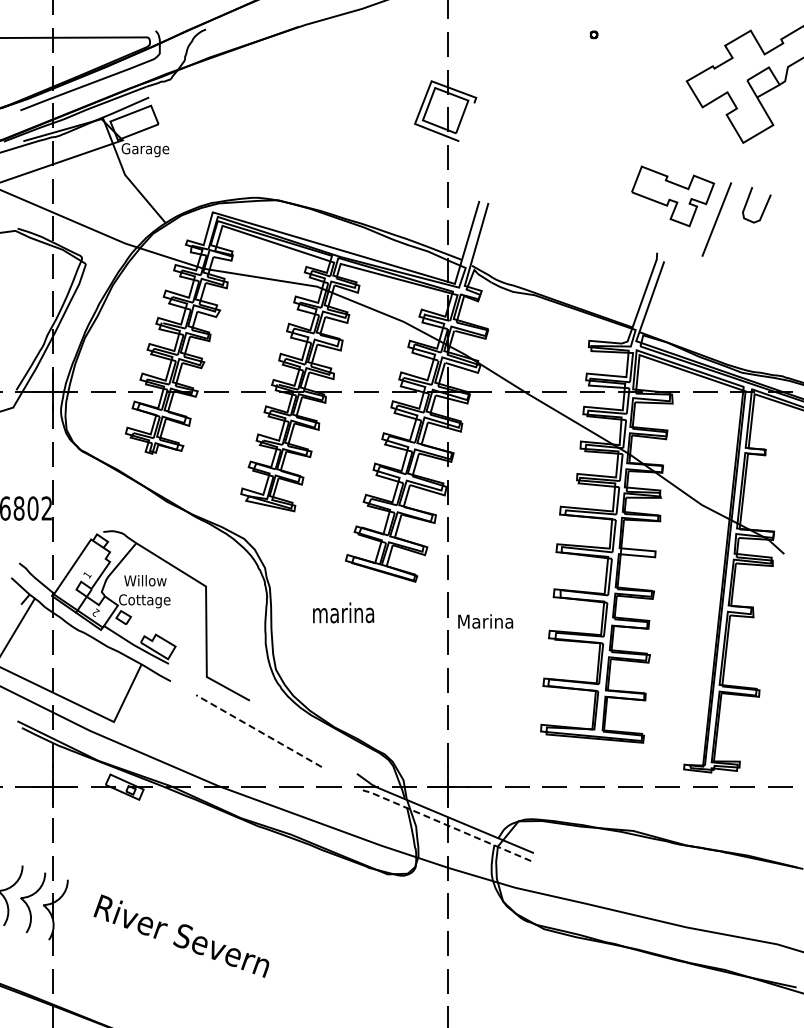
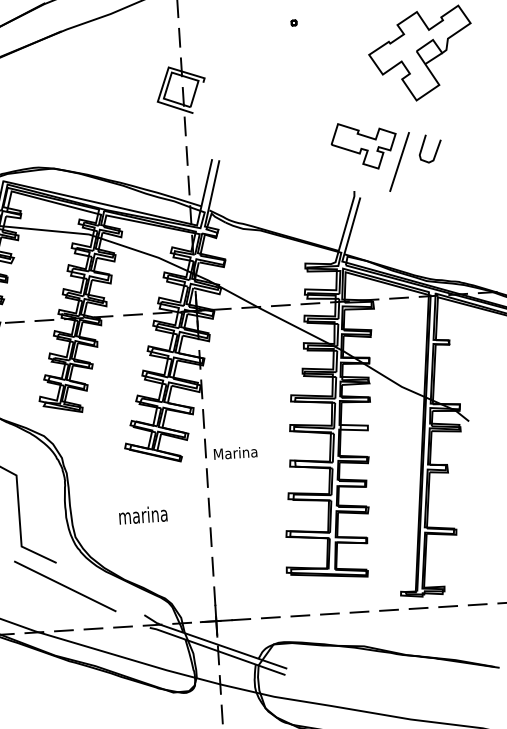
text: (343, 612) -> (143, 514), moved
text: (485, 621) -> (235, 453), moved
line: (258, 730) -> (64, 585), dashed -> solid
line: (446, 824) -> (217, 650), dashed -> solid

